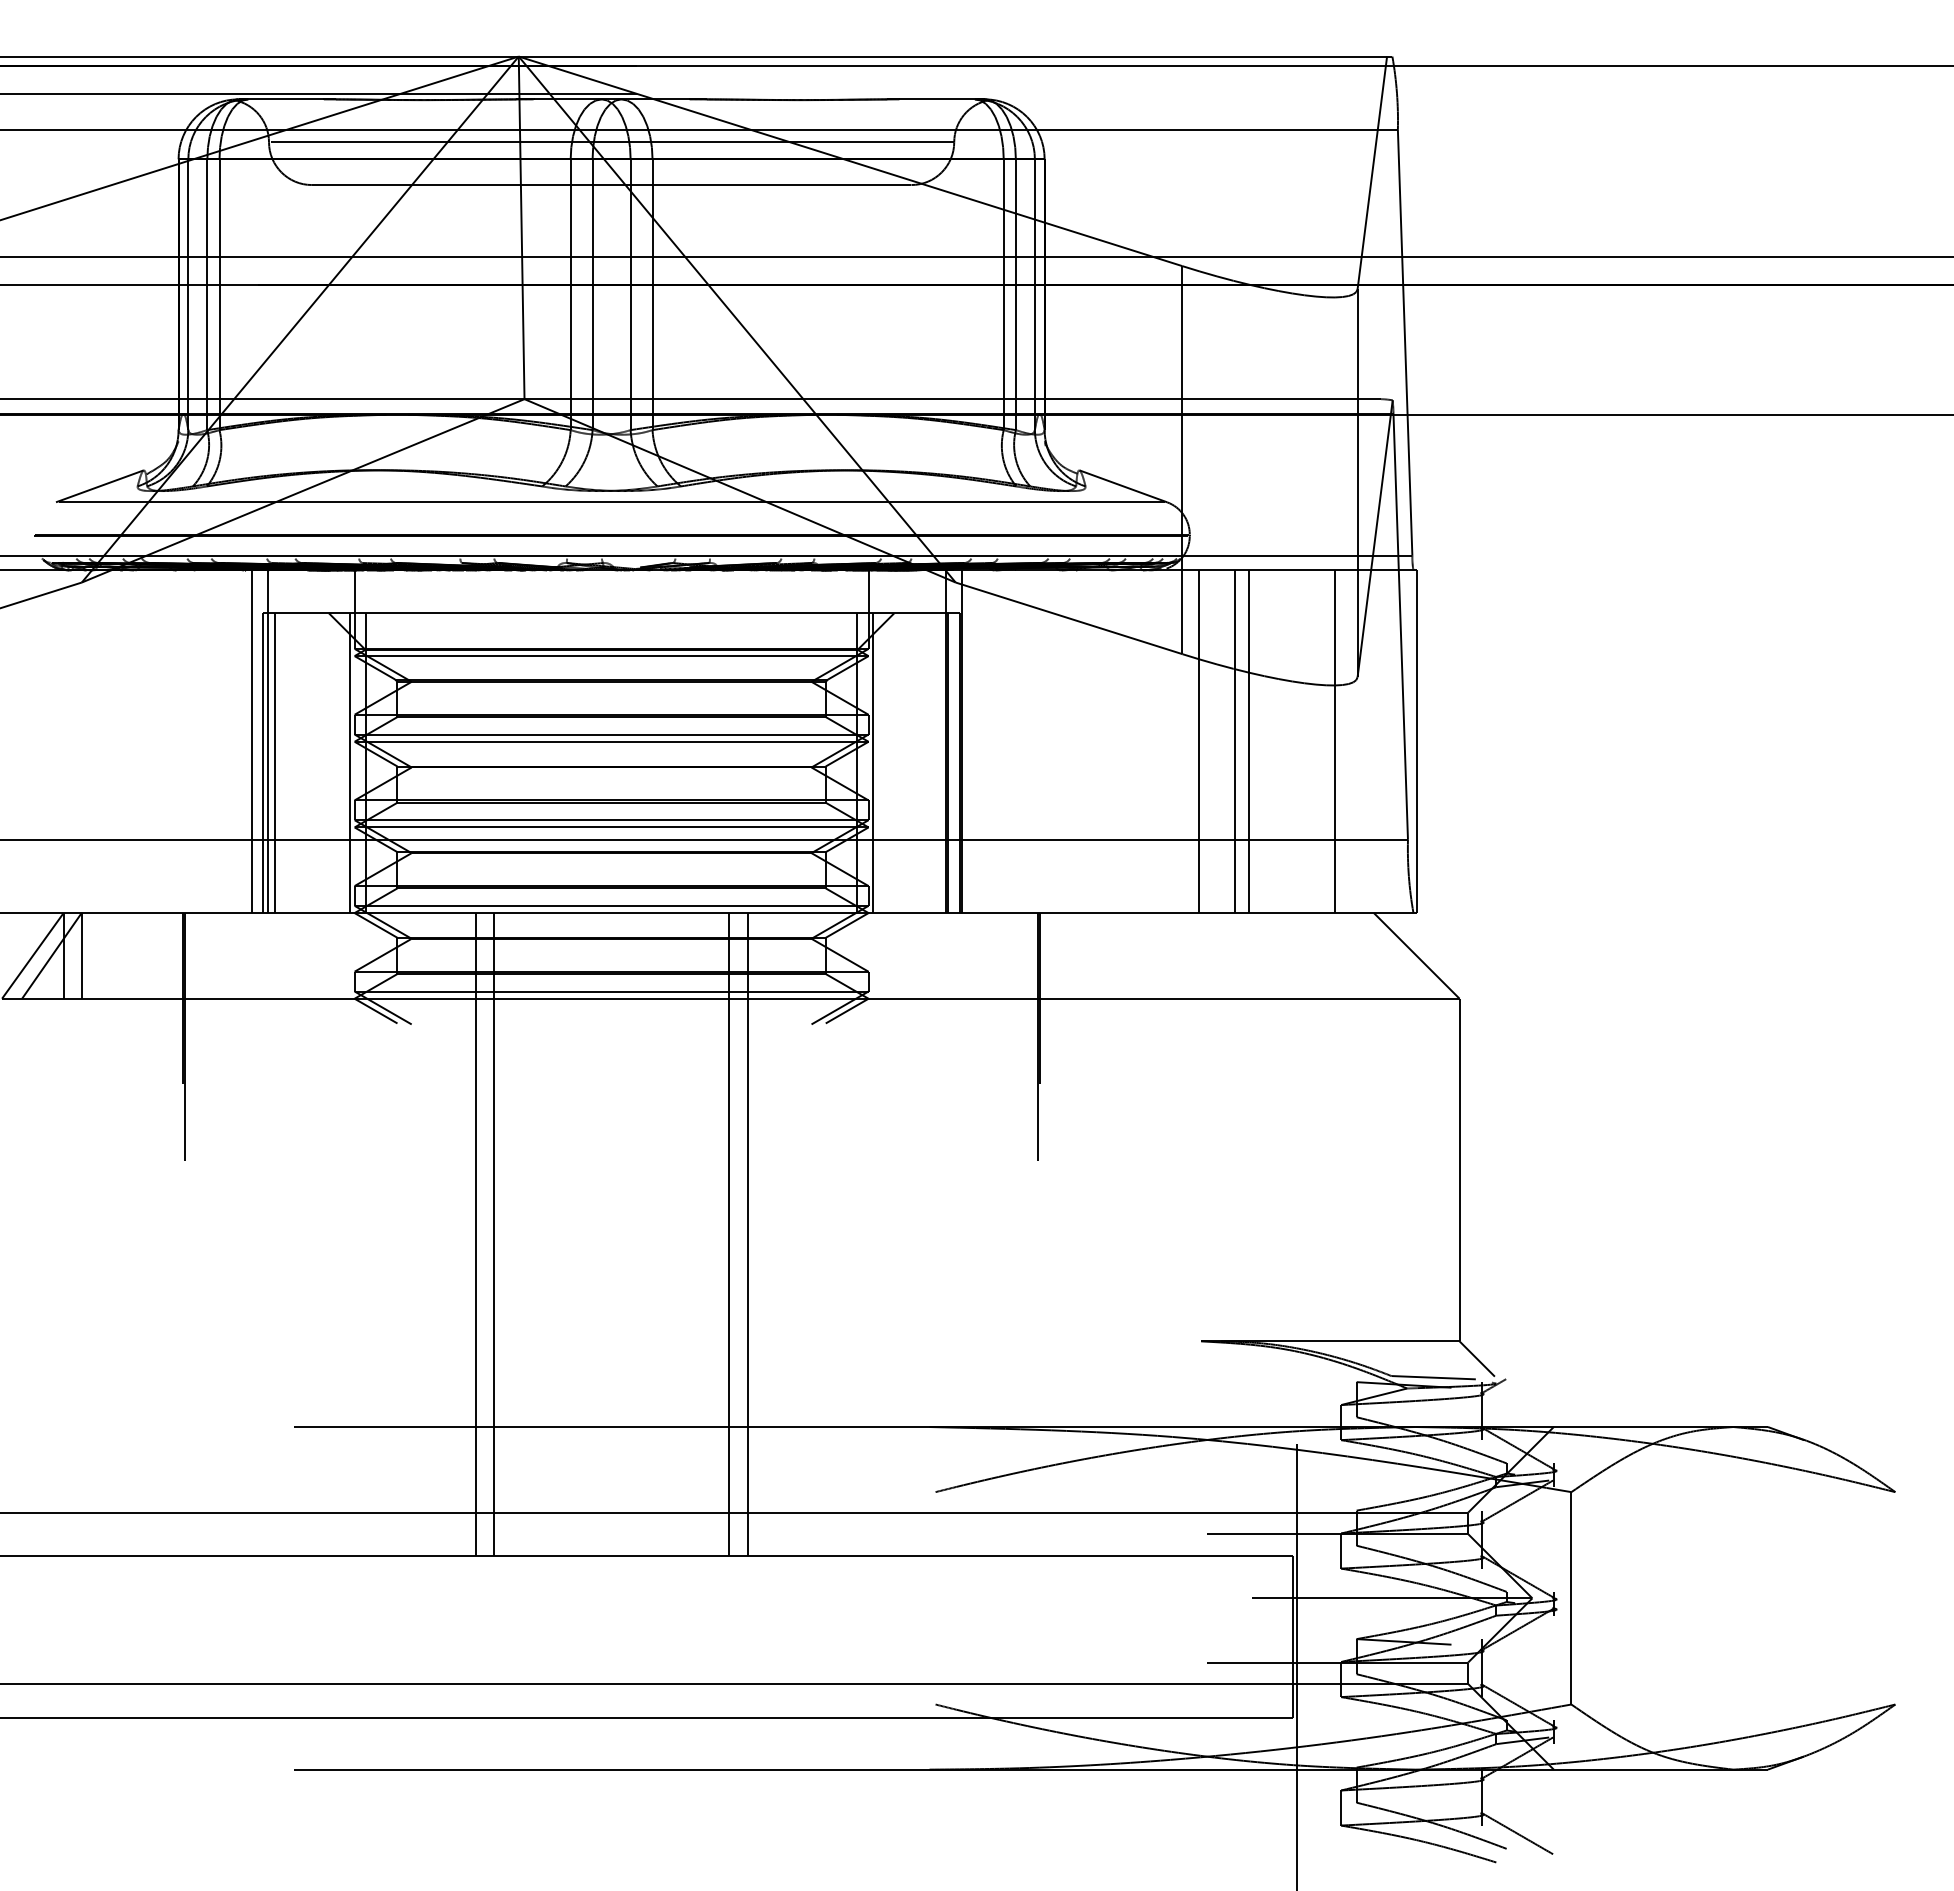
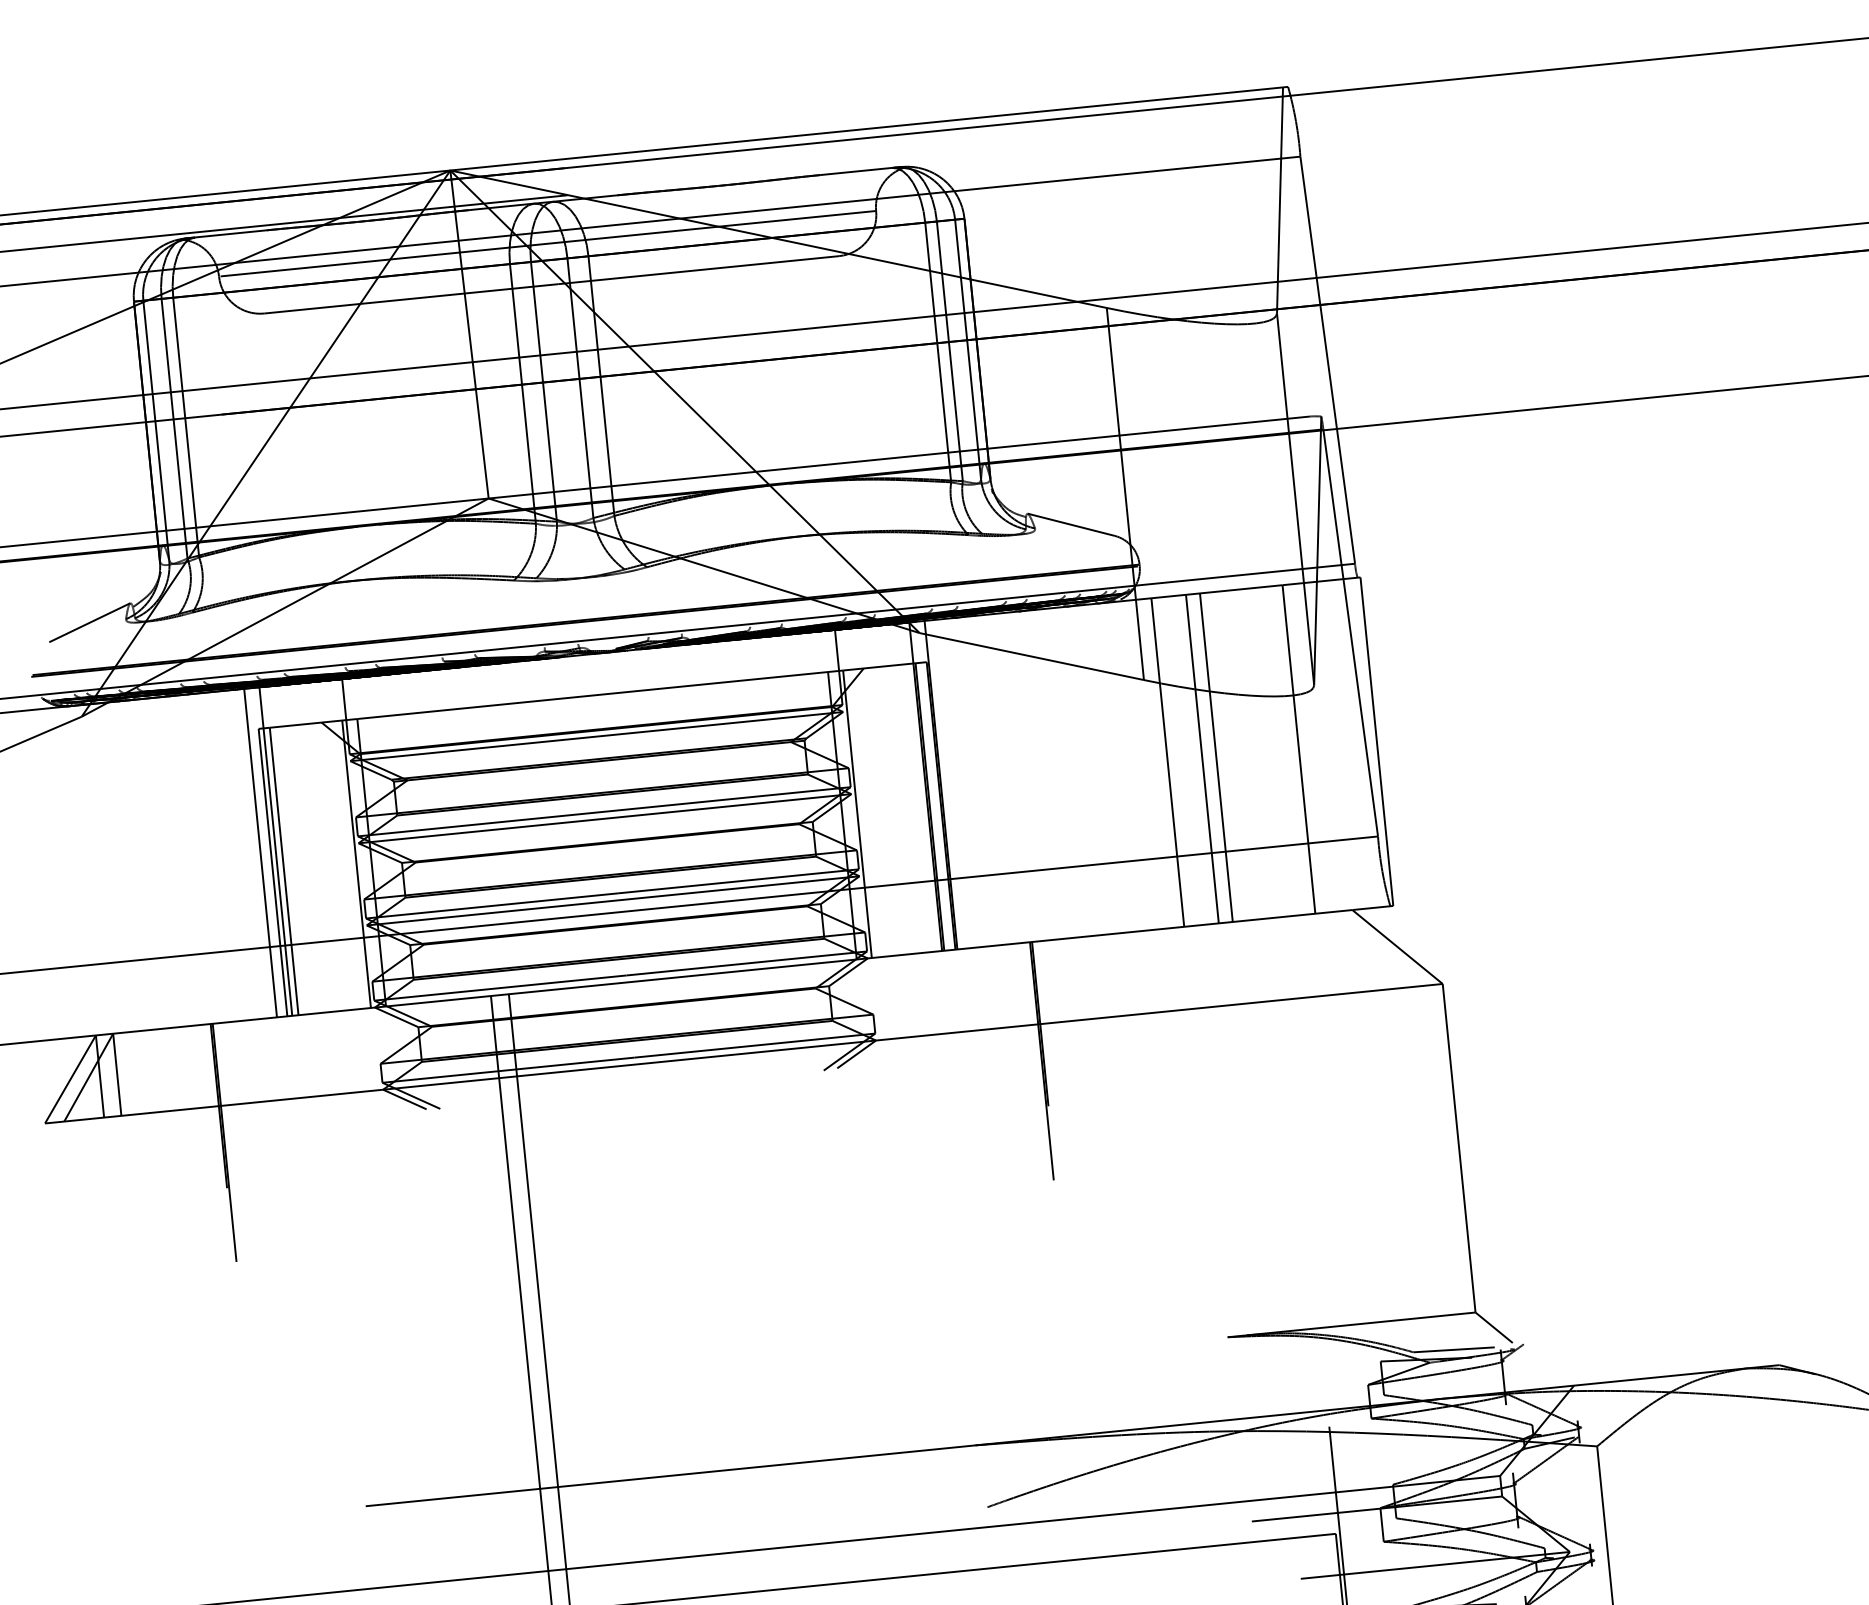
line: (611, 502) -> (581, 589), removed
line: (728, 1234) -> (764, 1280), removed
line: (747, 1234) -> (782, 1278), removed

